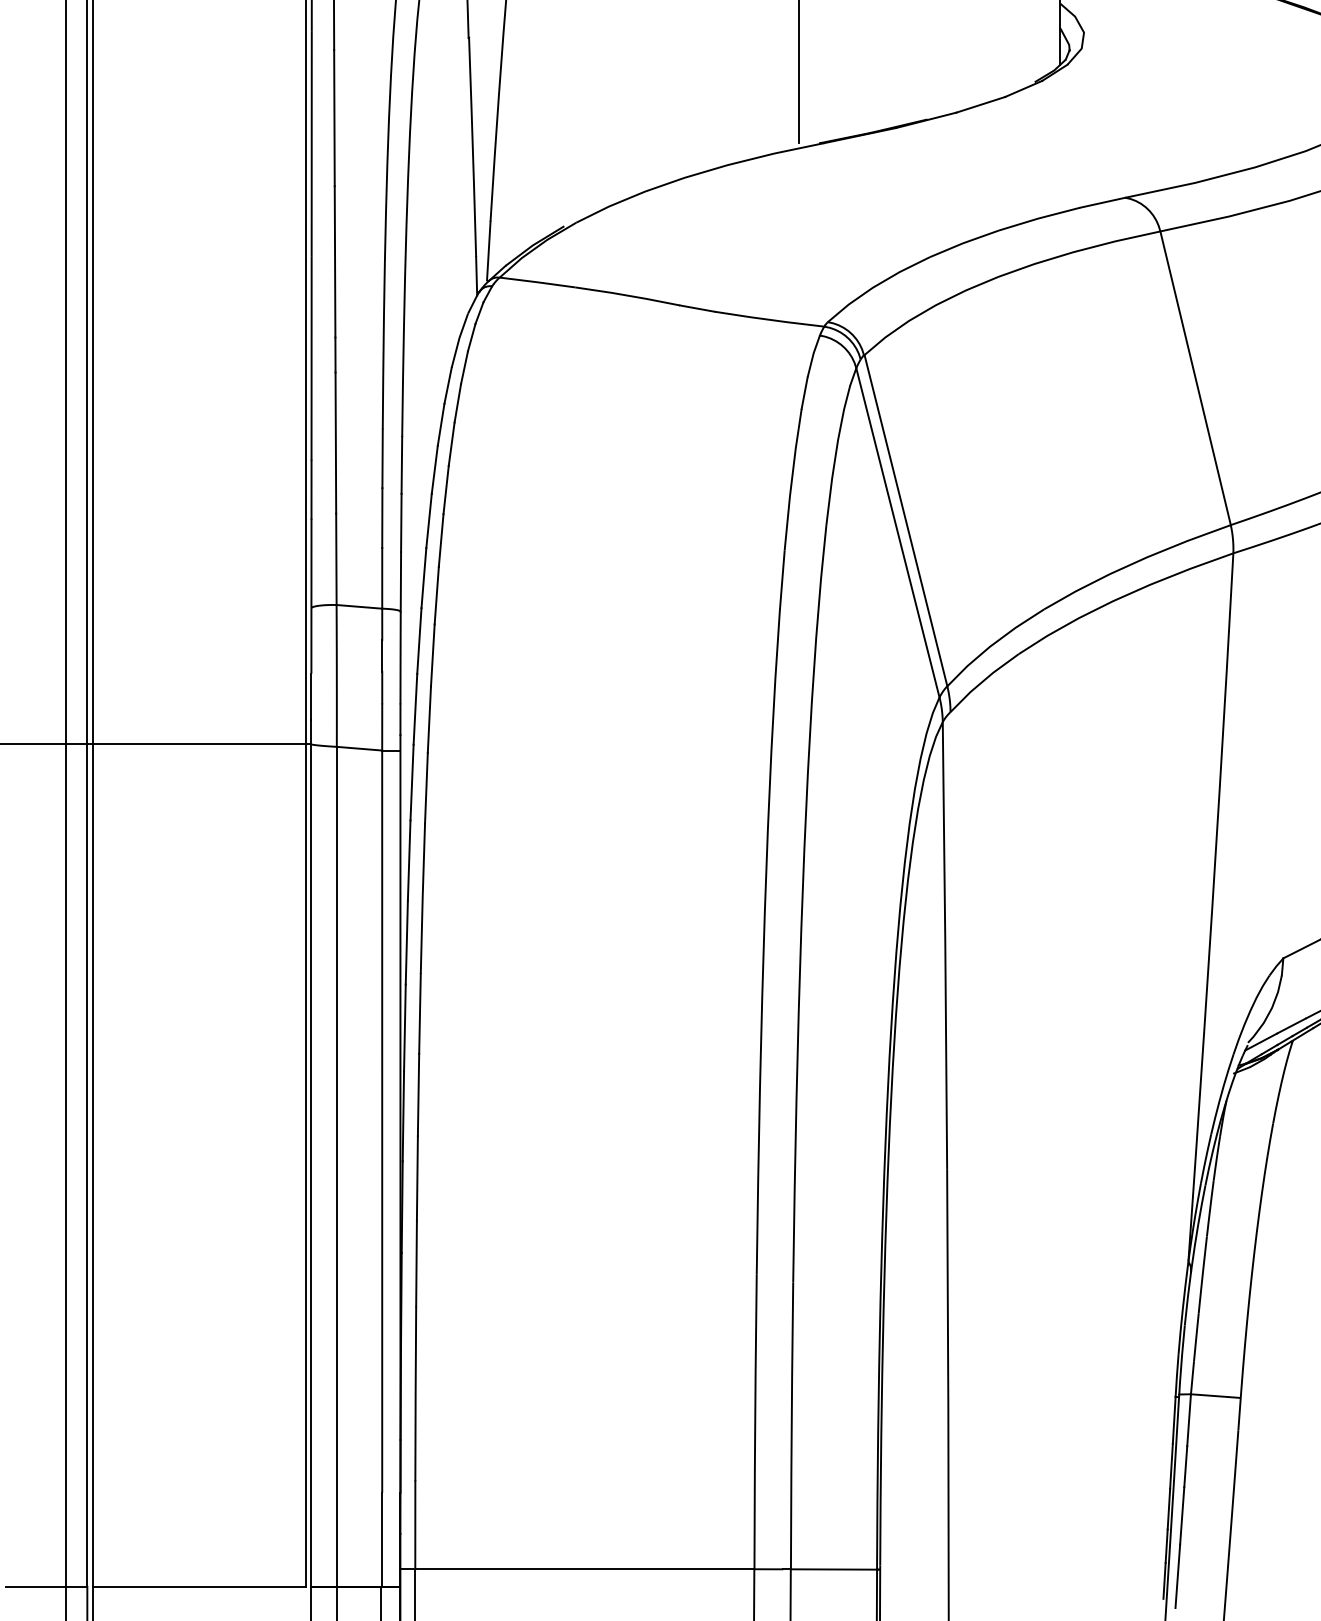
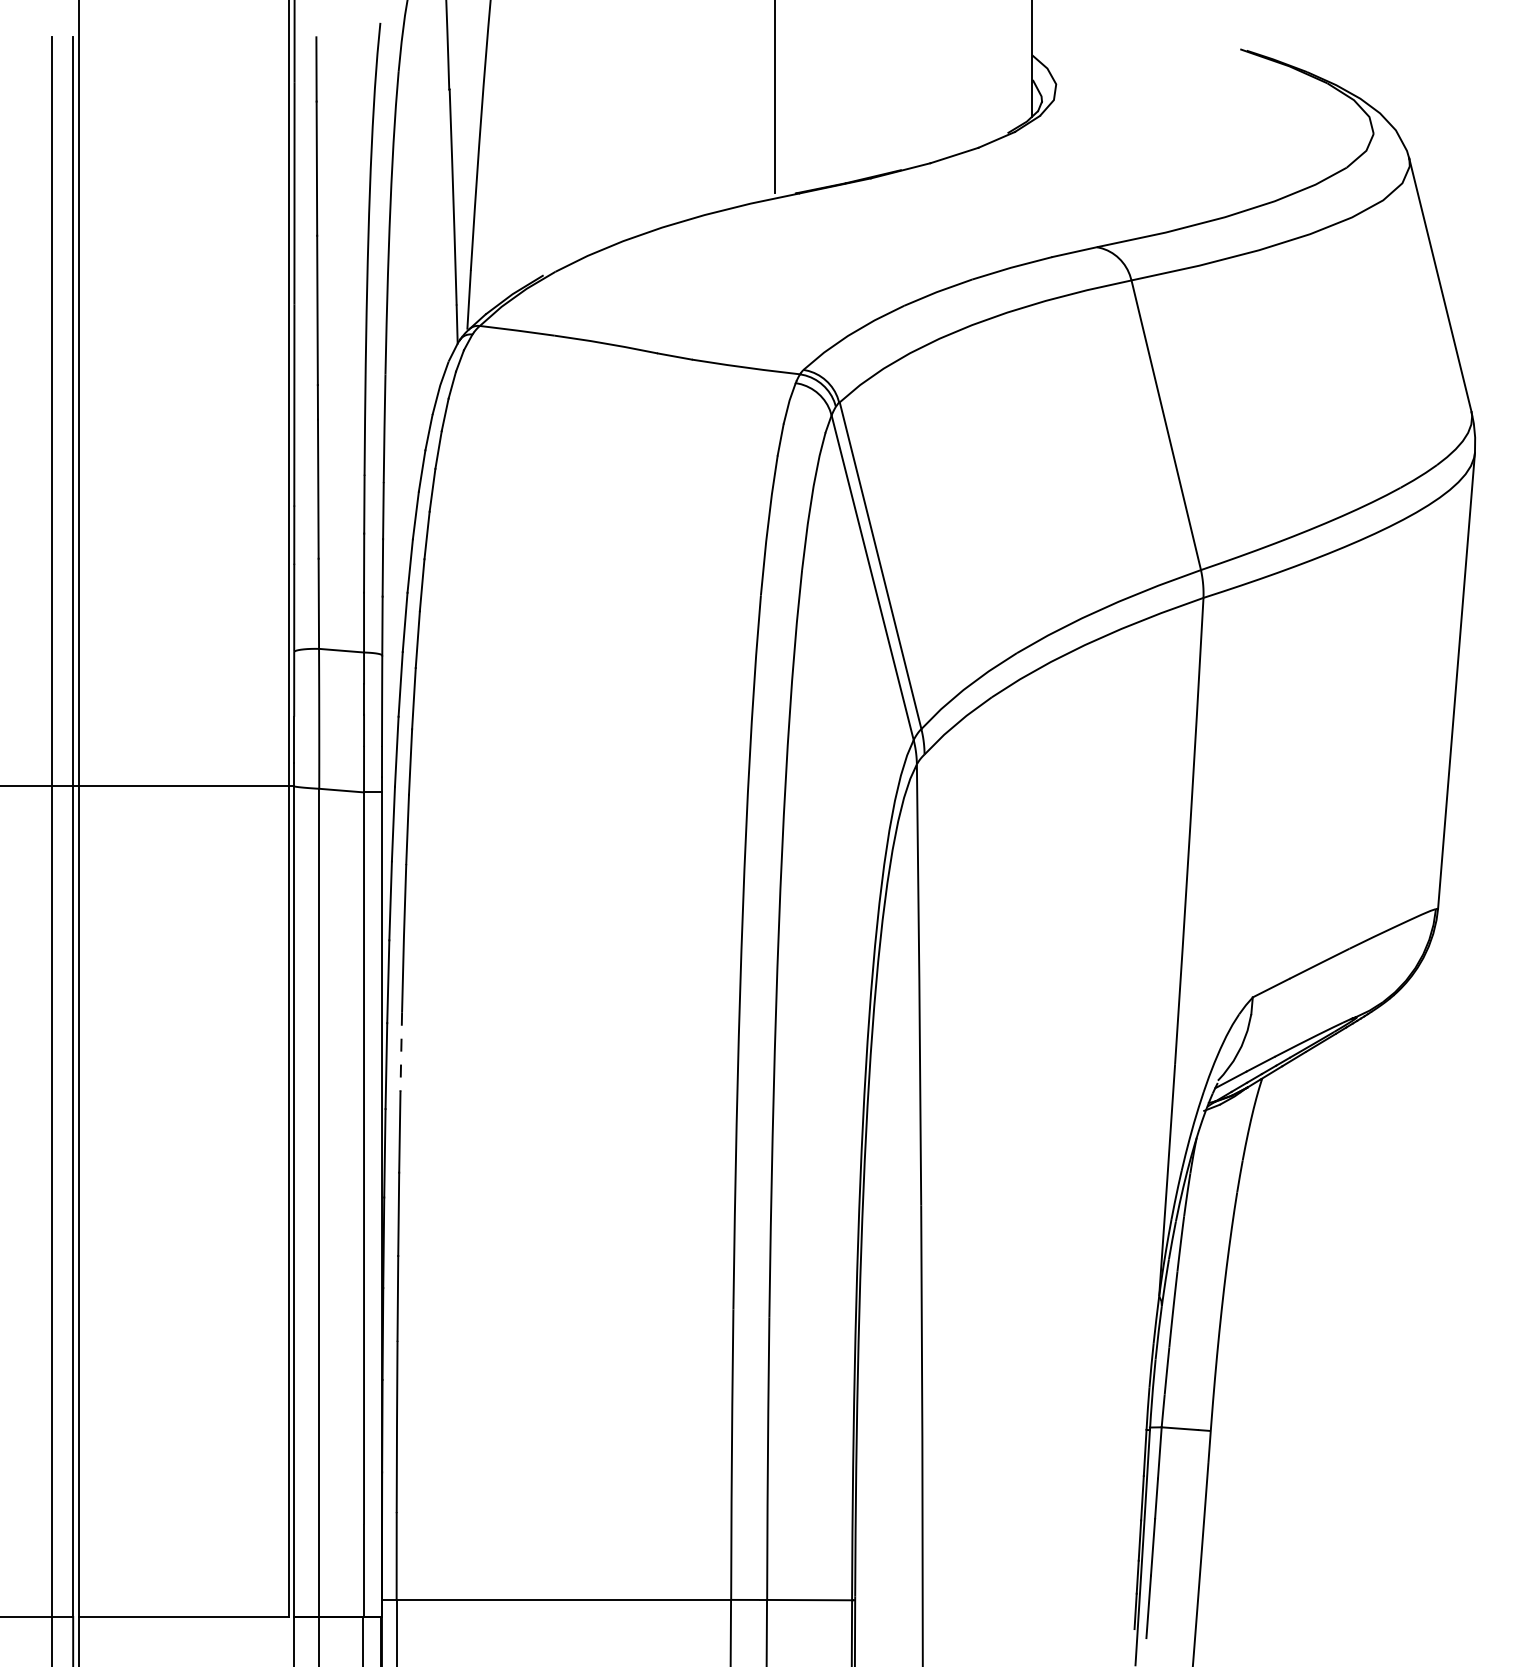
line: (420, 1014) -> (401, 1052), solid -> dashed

